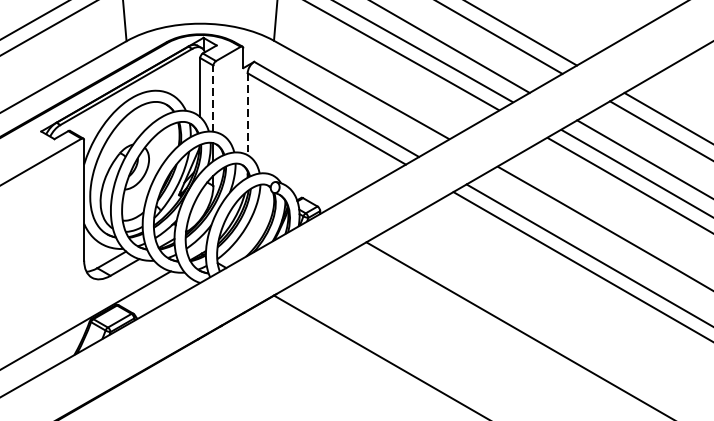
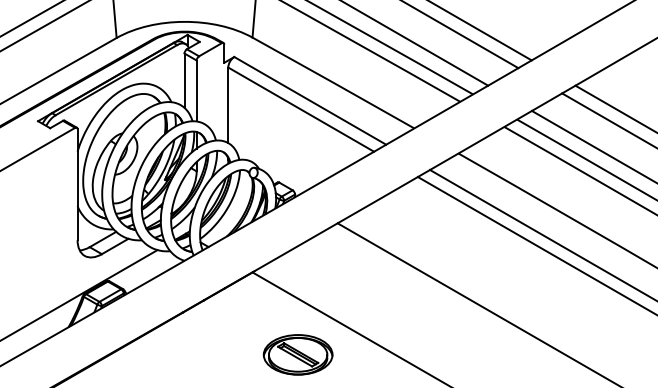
line: (213, 98) -> (196, 90), dashed -> solid
line: (247, 114) -> (228, 105), dashed -> solid
part: (322, 384) -> (297, 354), added

